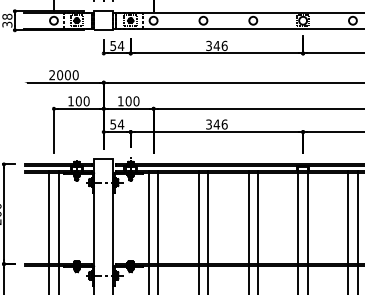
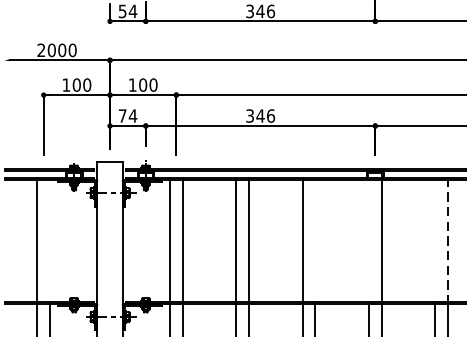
text: (113, 124) -> (122, 115), 54 -> 74
line: (58, 217) -> (49, 239), removed
line: (258, 217) -> (315, 239), removed
line: (298, 217) -> (369, 239), removed
line: (348, 217) -> (435, 239), removed
line: (357, 217) -> (447, 239), solid -> dashed

